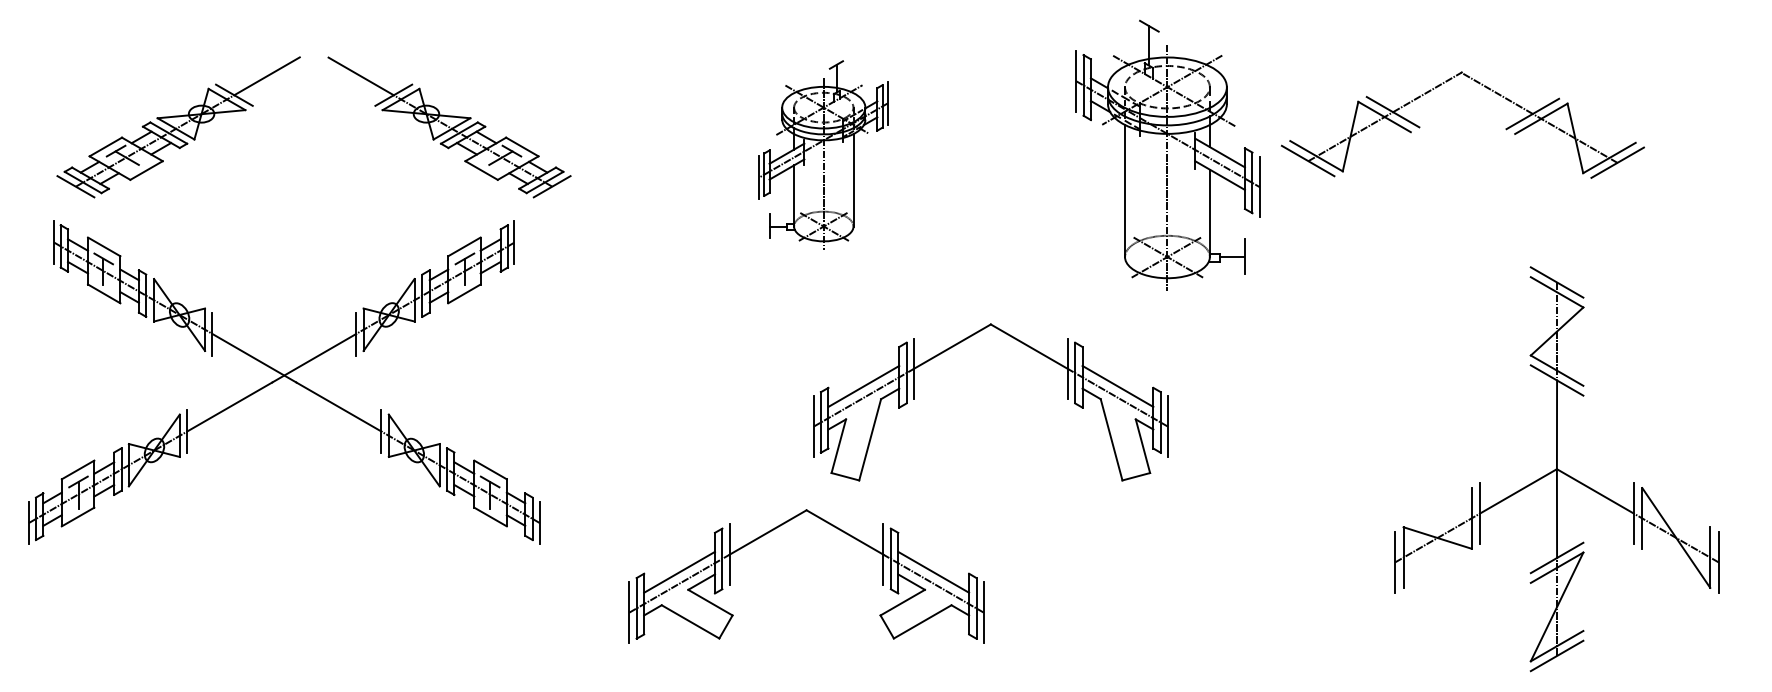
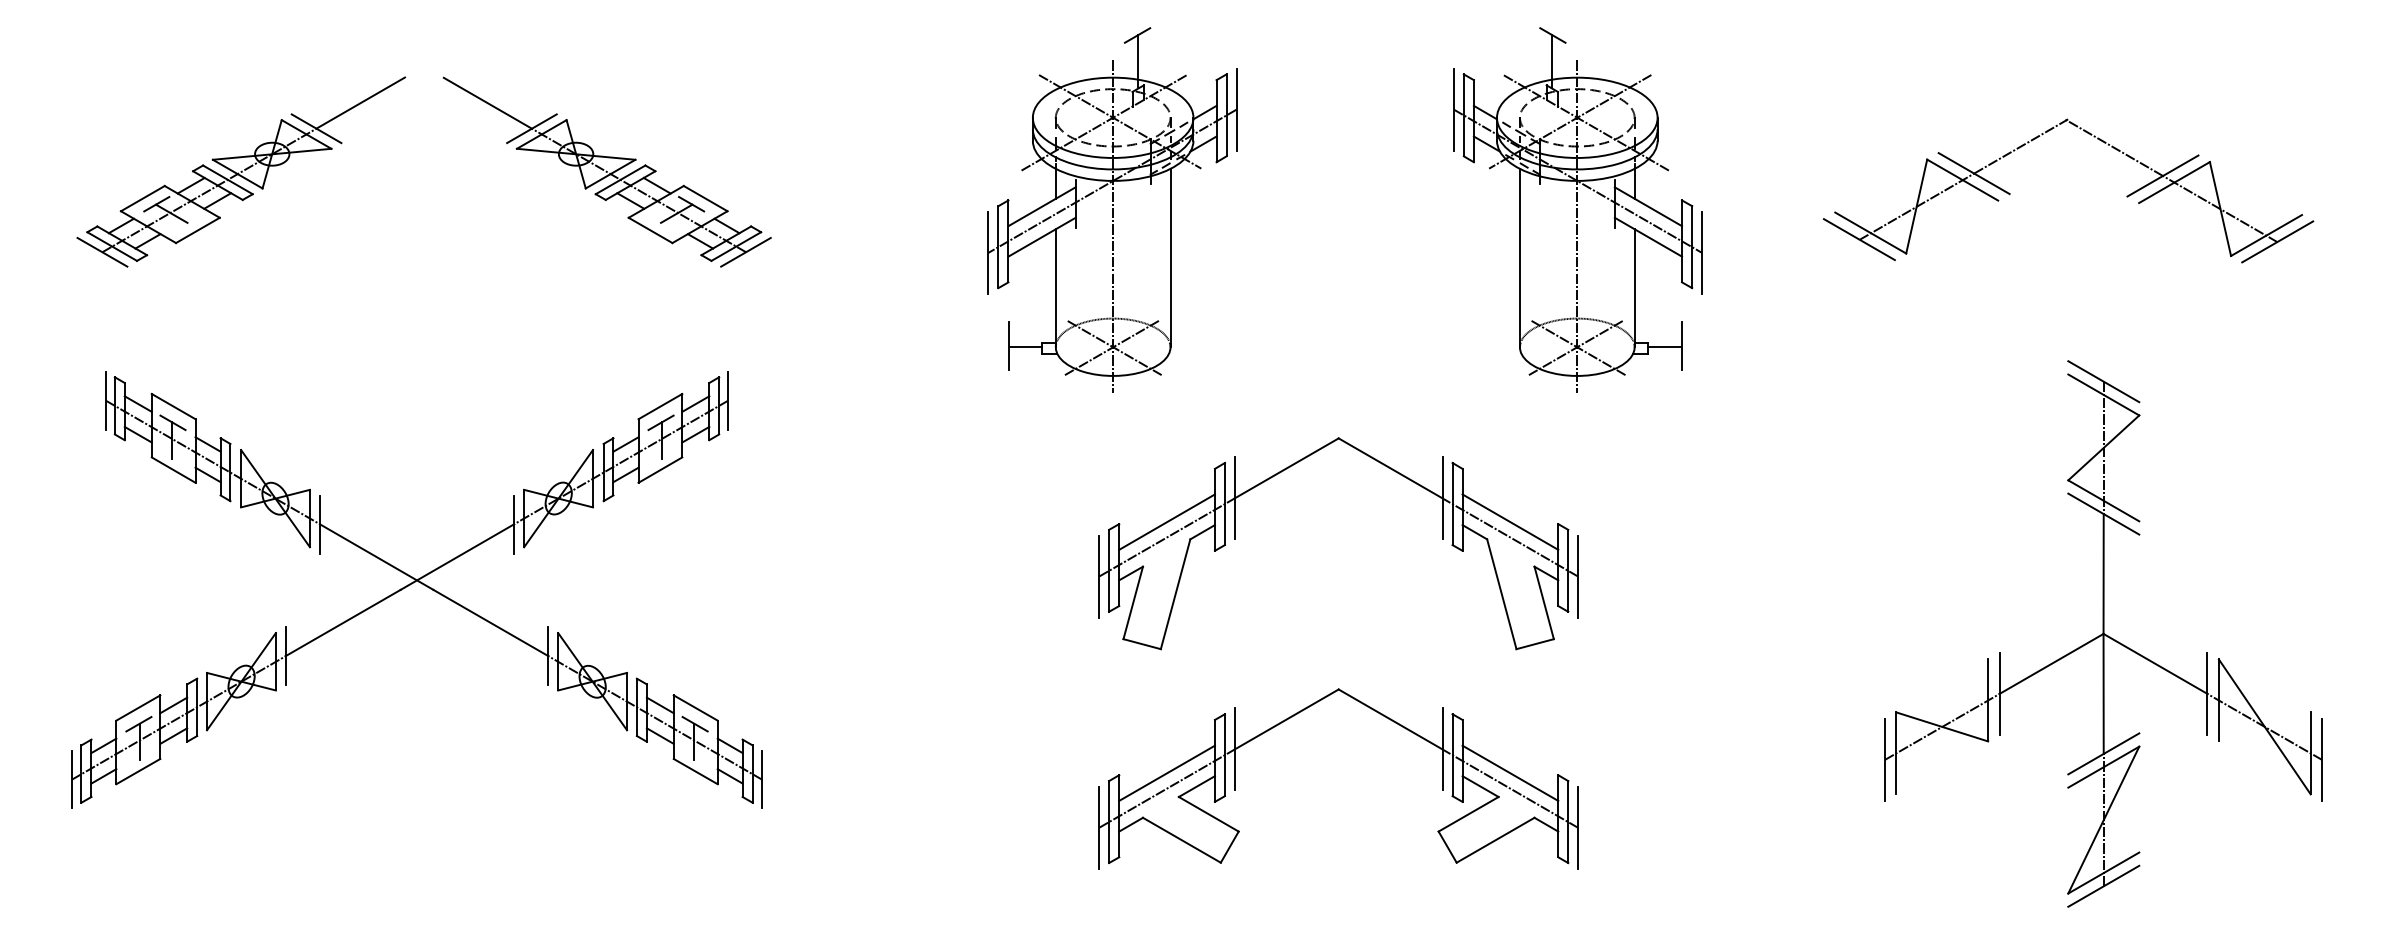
part: (1419, 126) -> (2010, 193), moved
part: (823, 155) -> (1112, 209), size x1.43
part: (280, 378) -> (412, 584), moved
part: (777, 528) -> (1299, 713), moved

